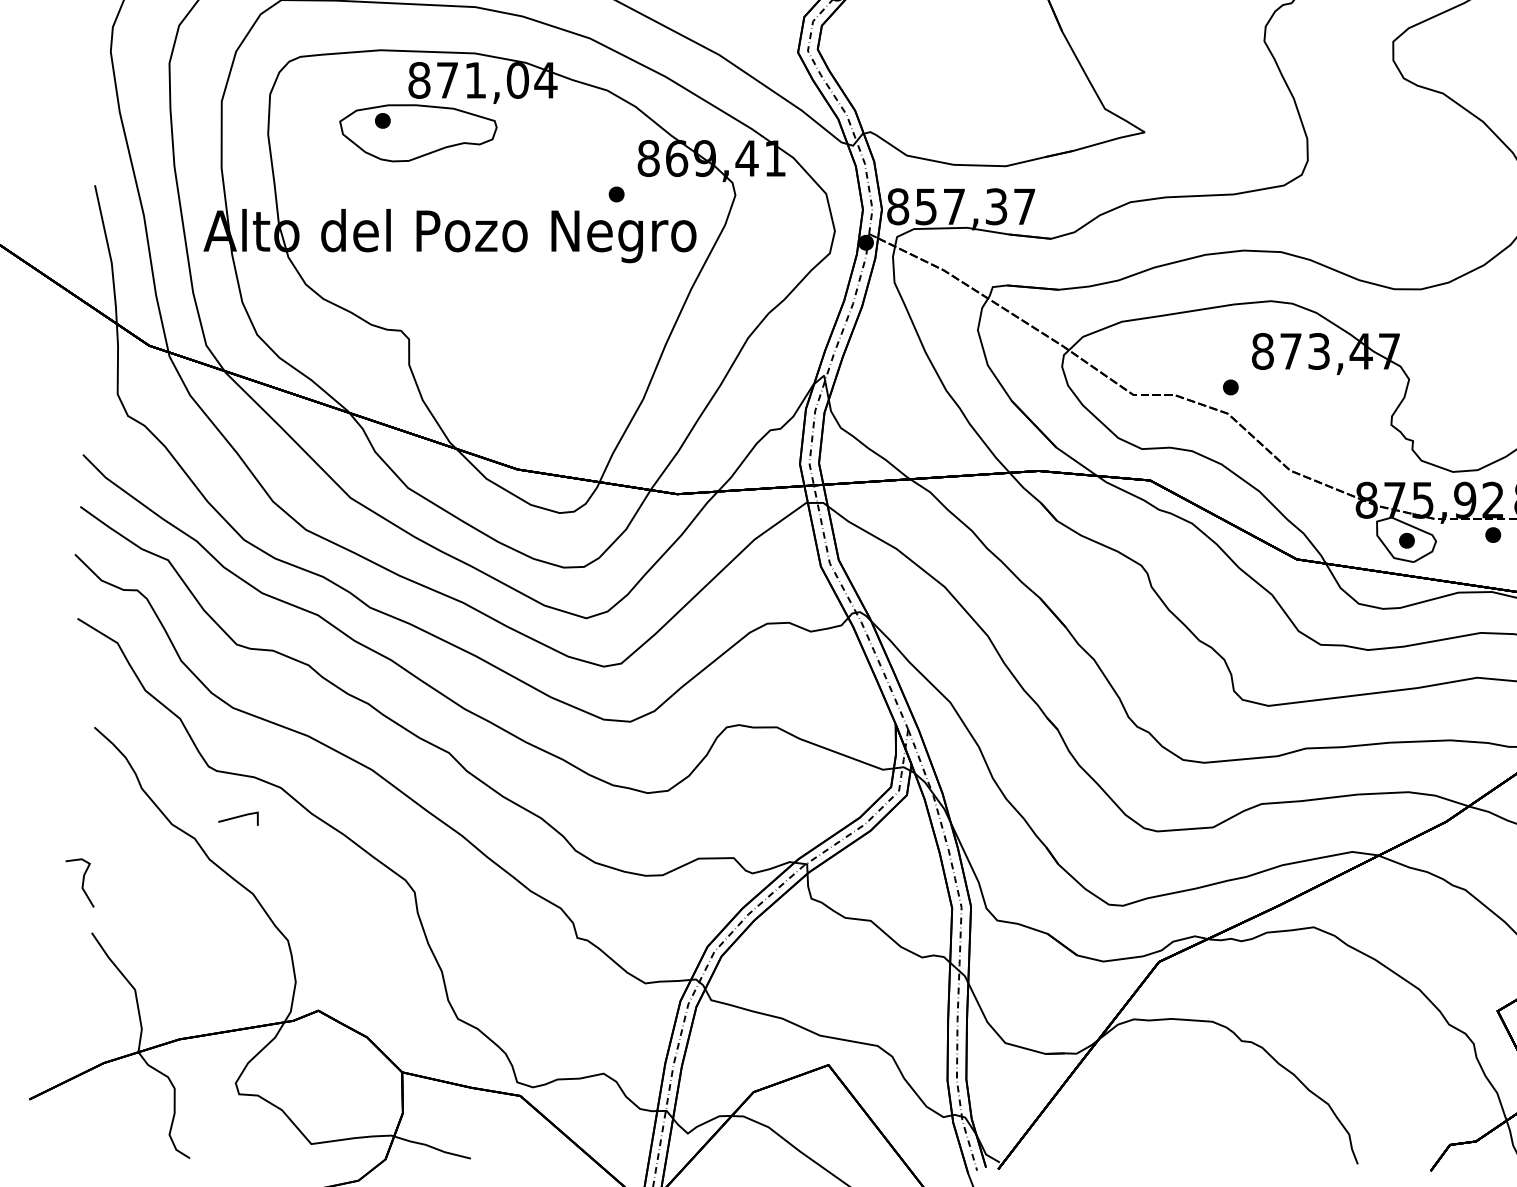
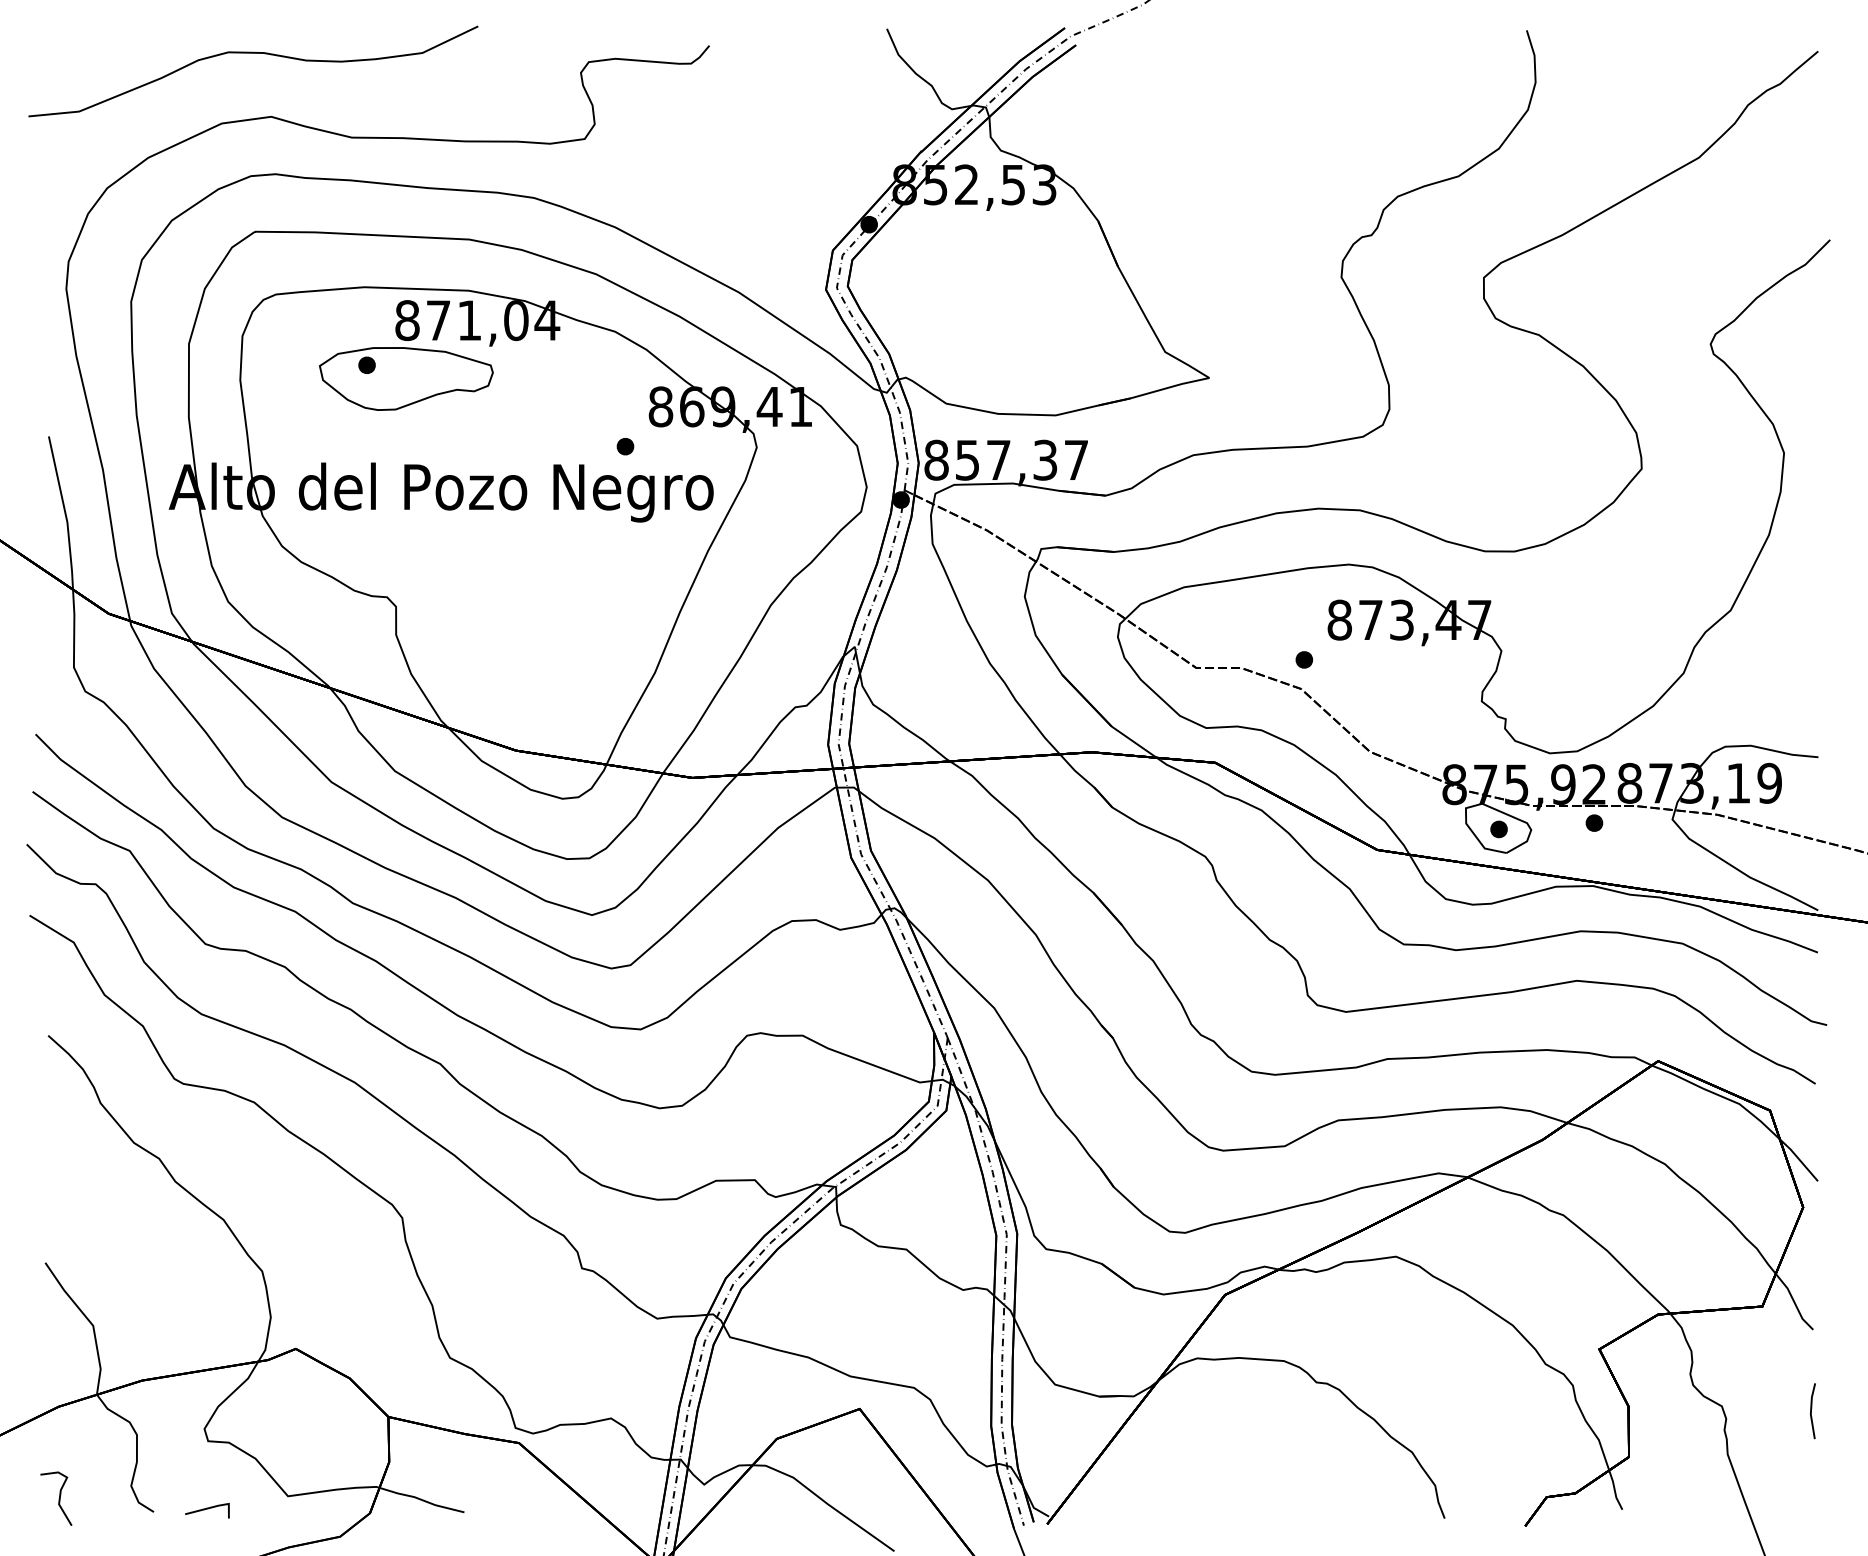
line: (238, 817) -> (207, 1509), moved
curve: (81, 882) -> (58, 1498), moved

